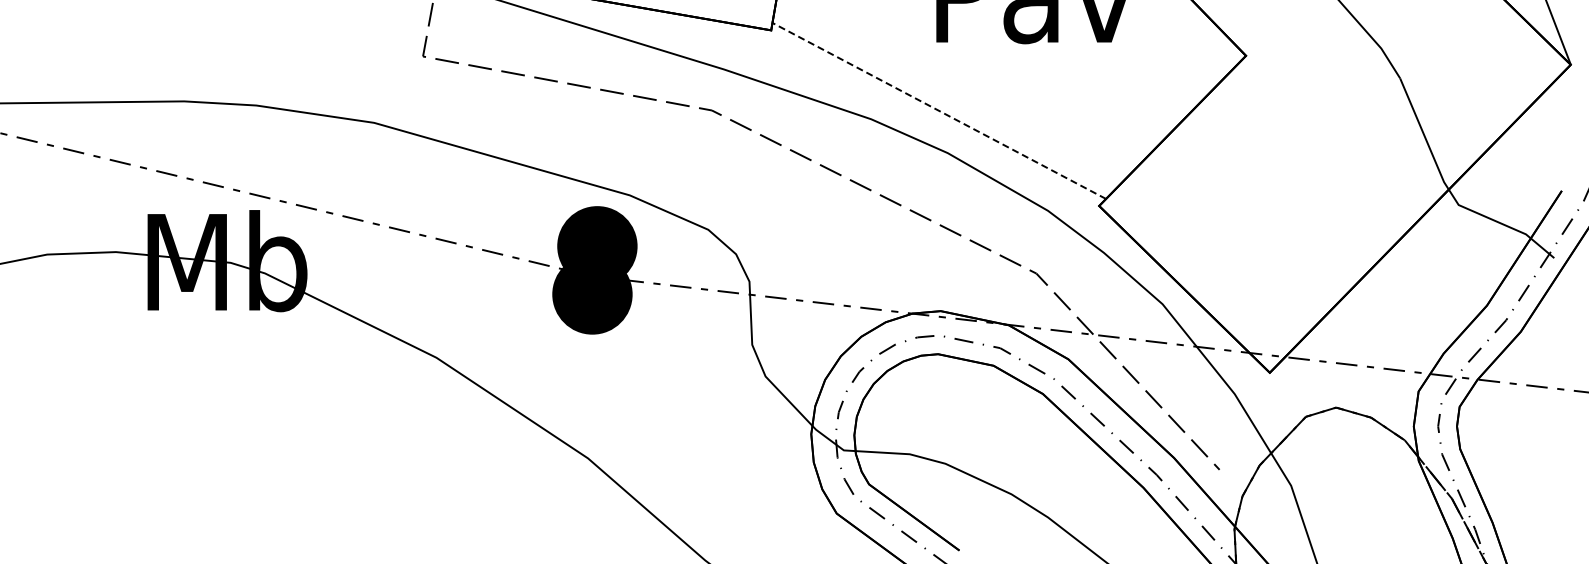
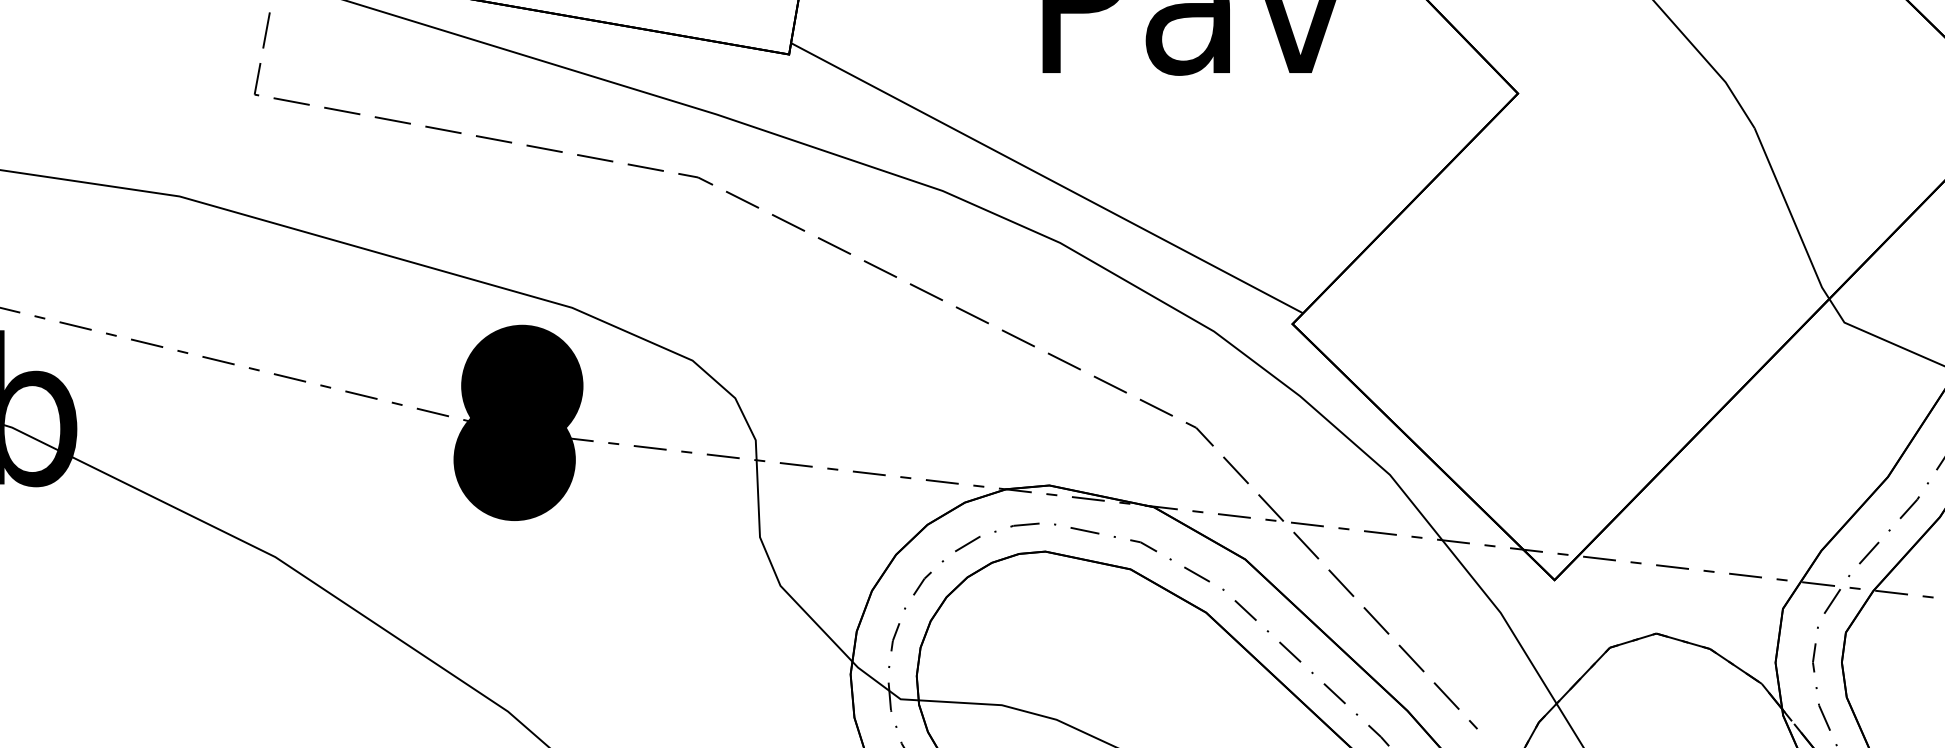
line: (939, 110) -> (1047, 177), dashed -> solid

